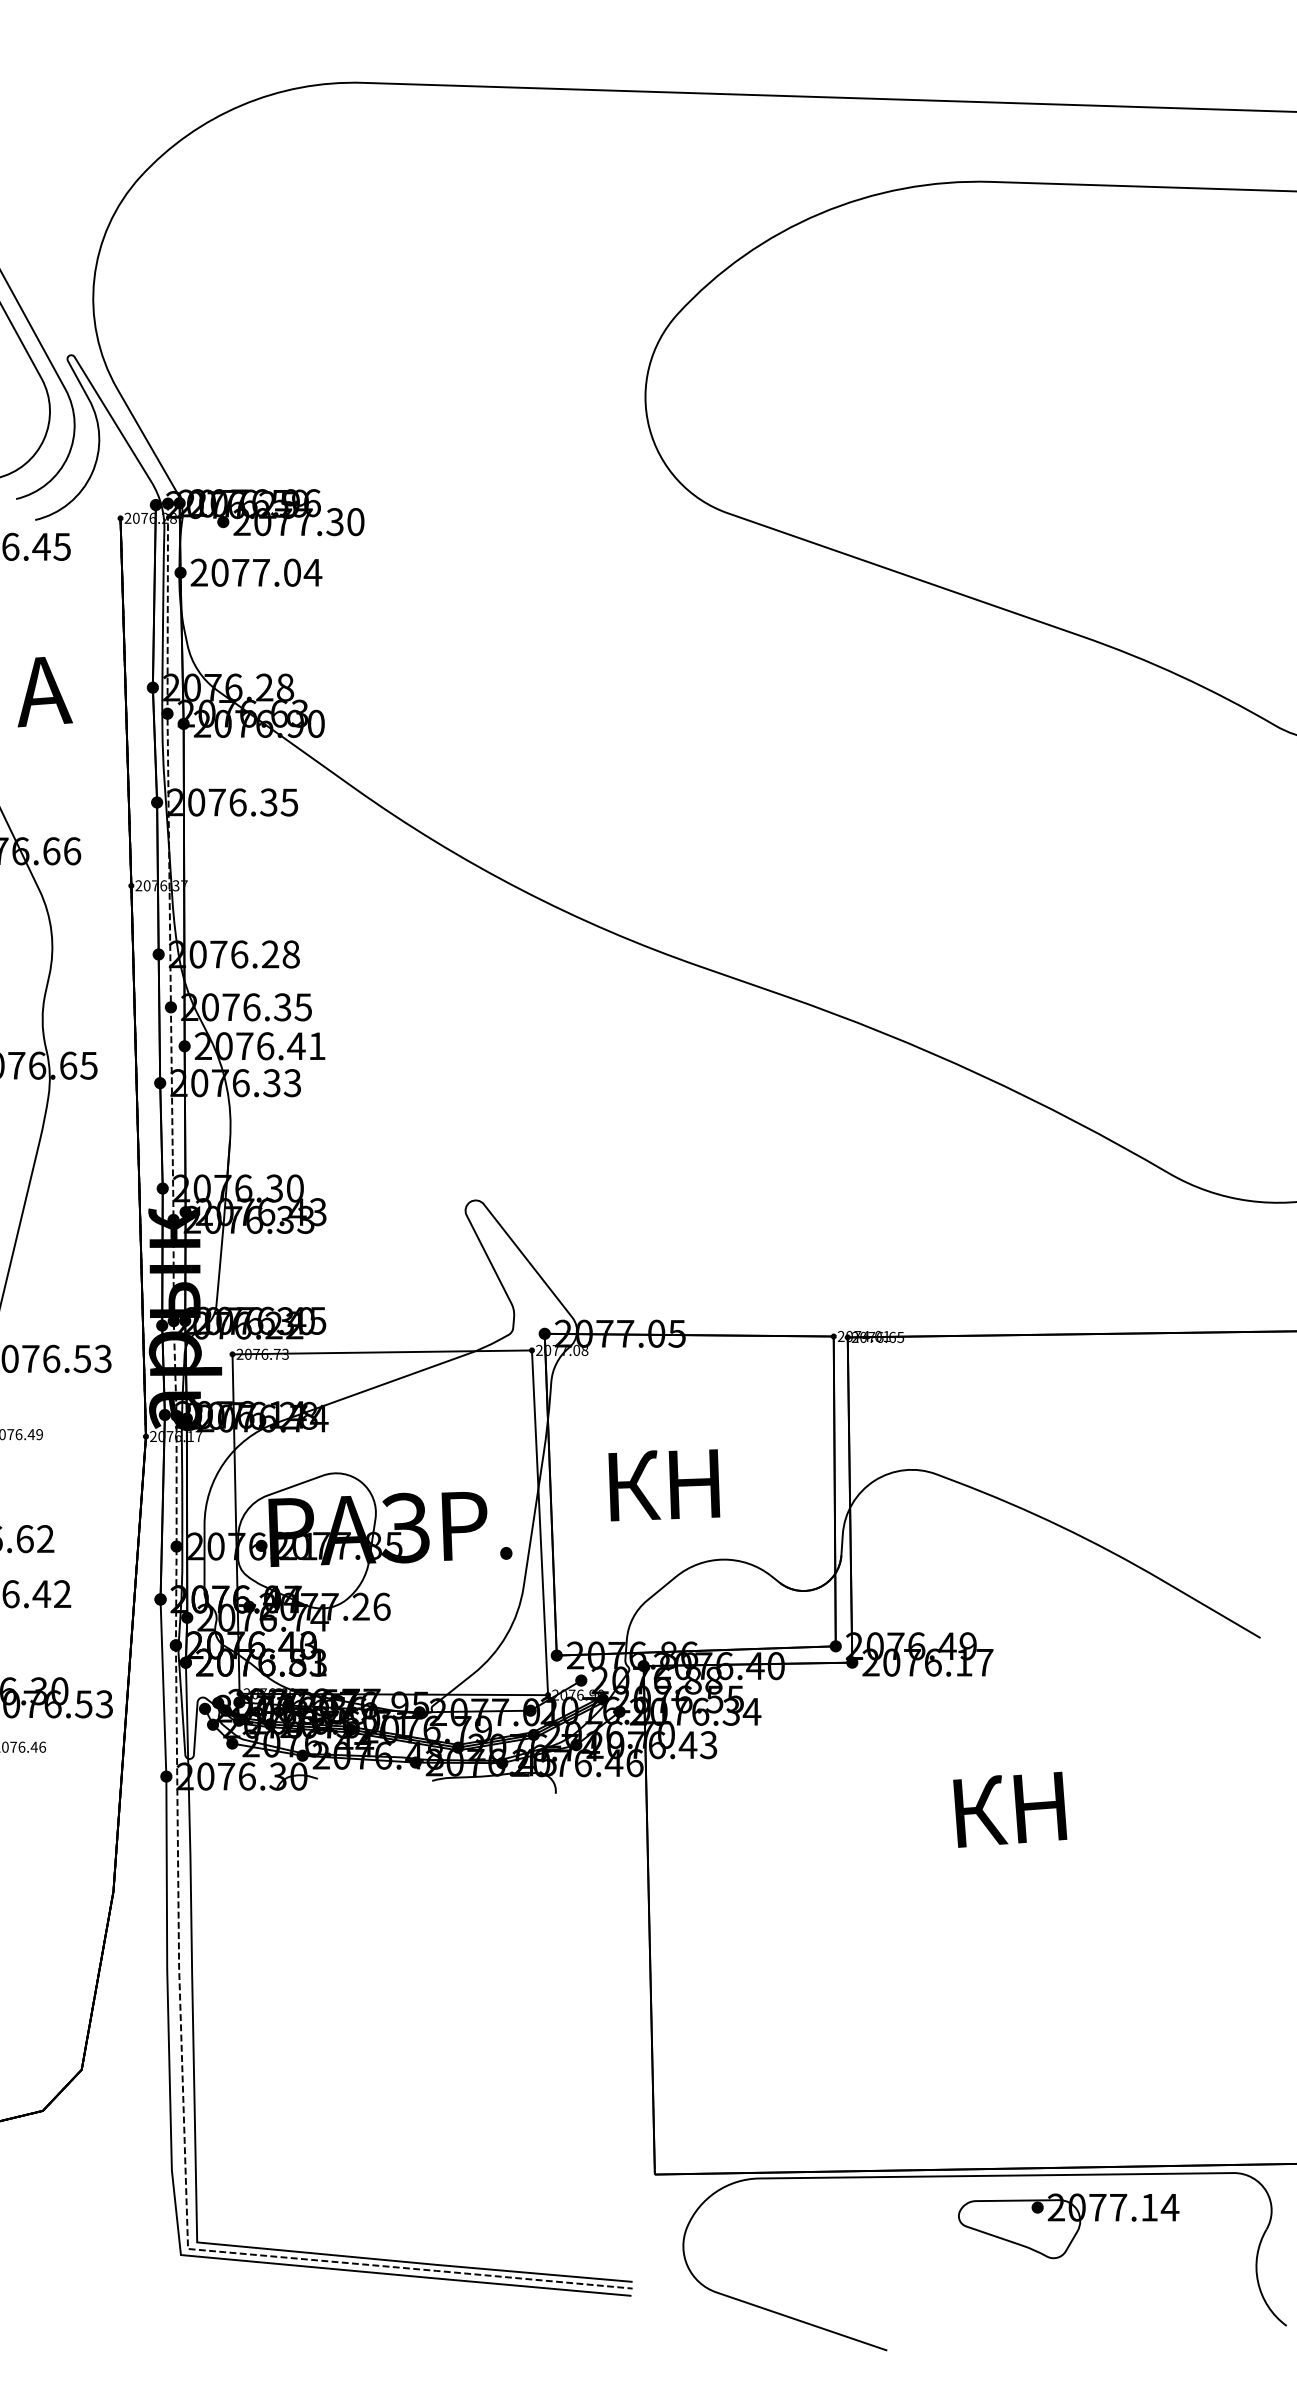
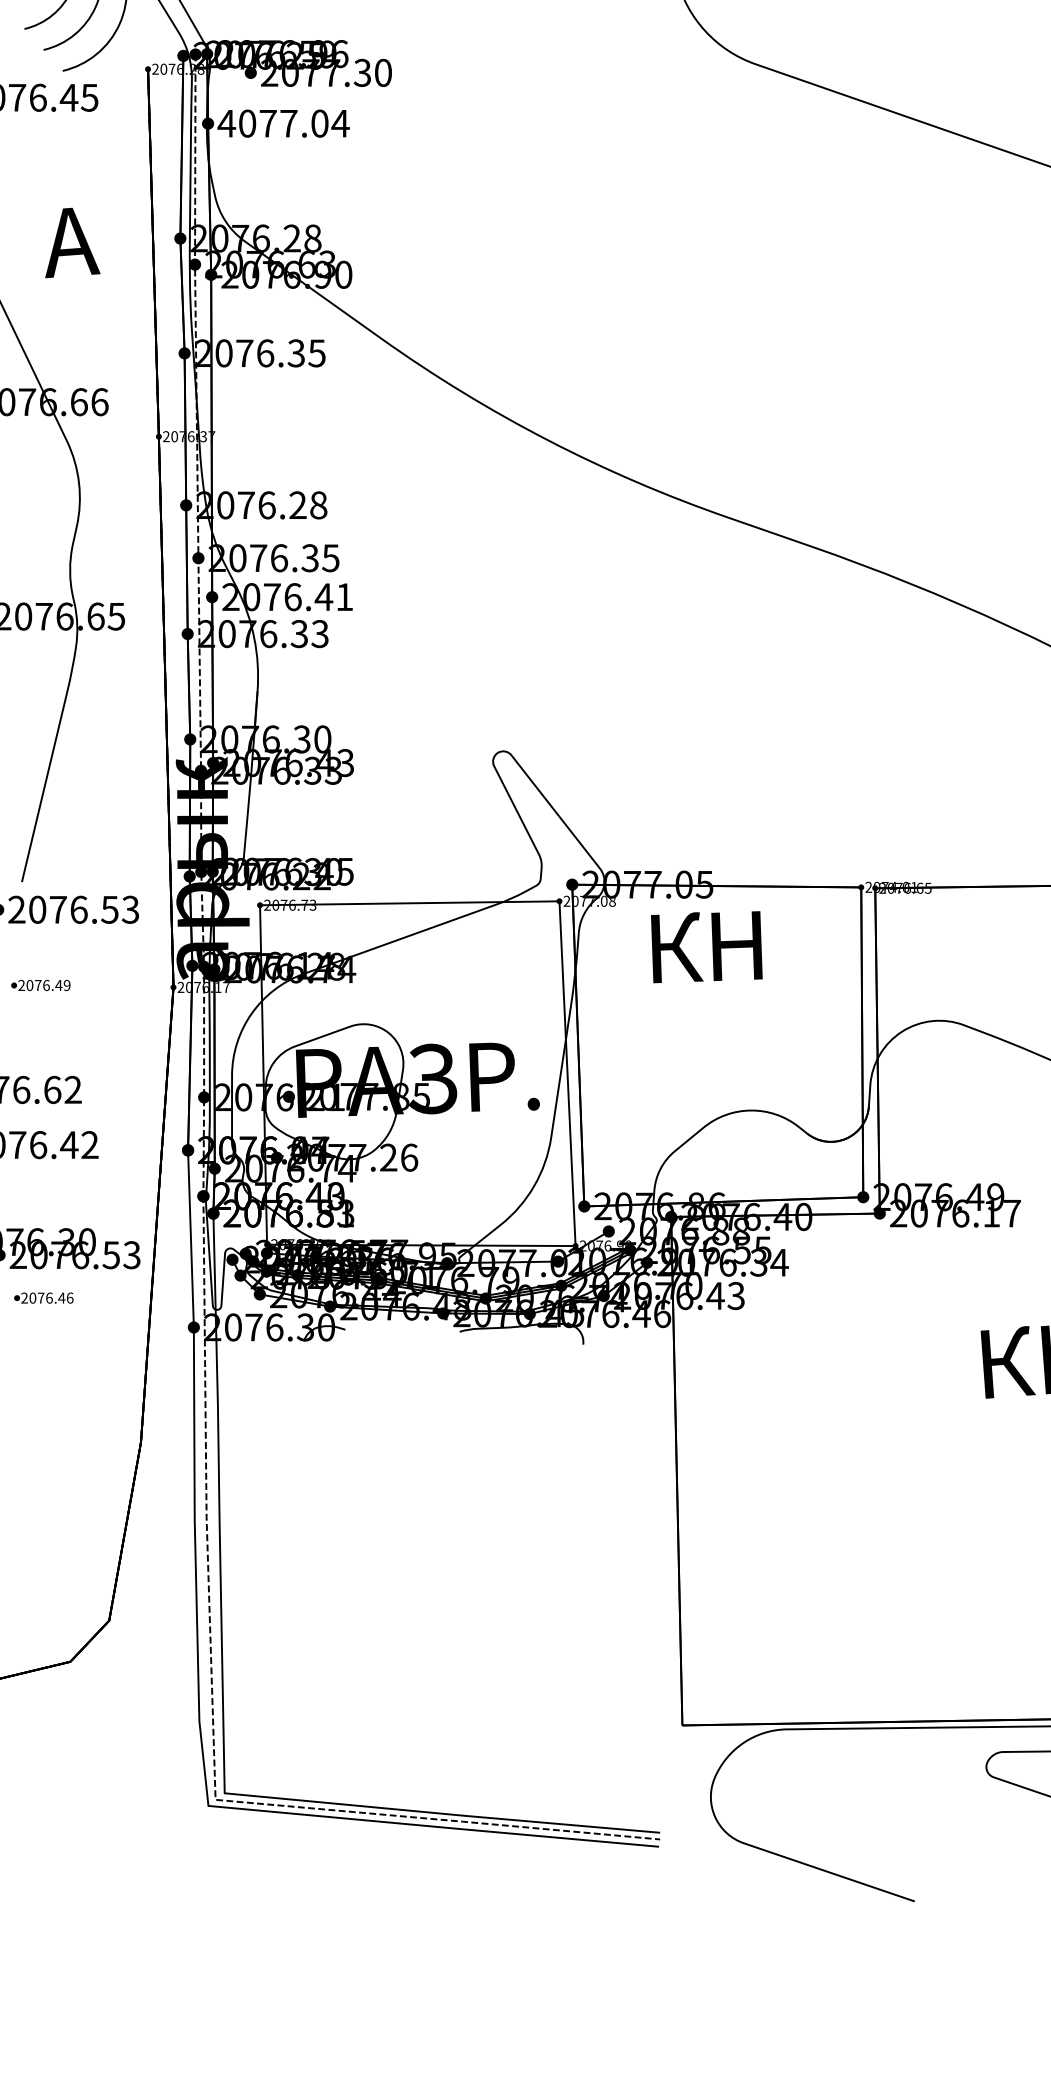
text: (198, 572) -> (226, 123), 2077.04 -> 4077.04
text: (664, 1485) -> (707, 947), moved

